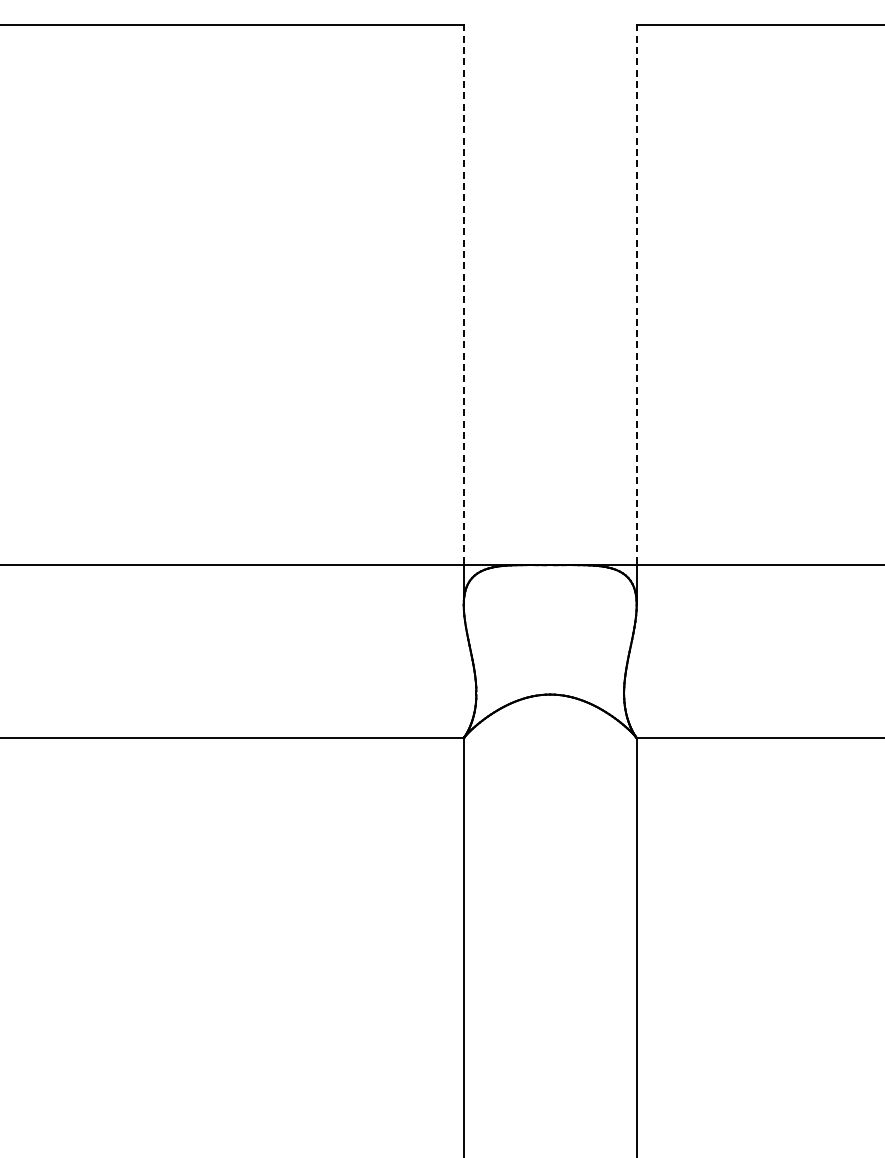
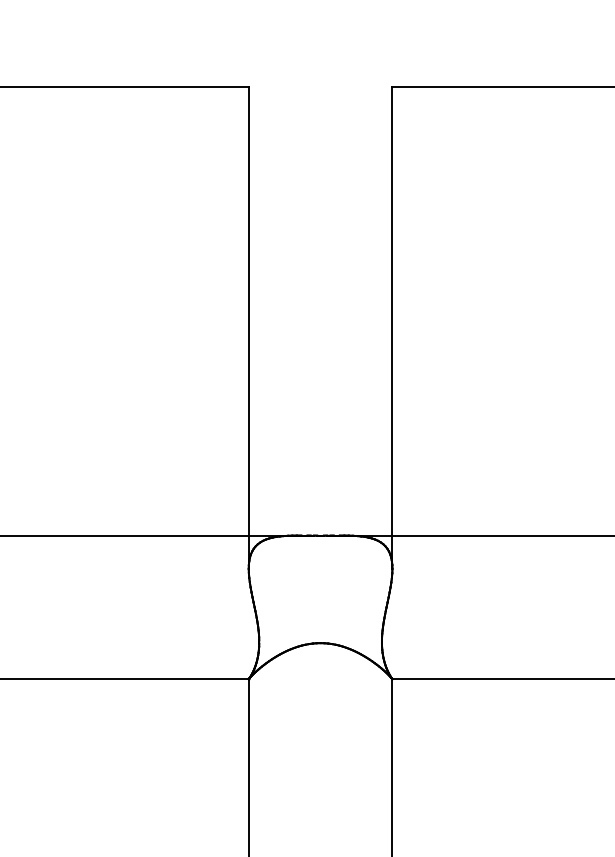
line: (463, 295) -> (248, 311), dashed -> solid
line: (636, 295) -> (392, 311), dashed -> solid

